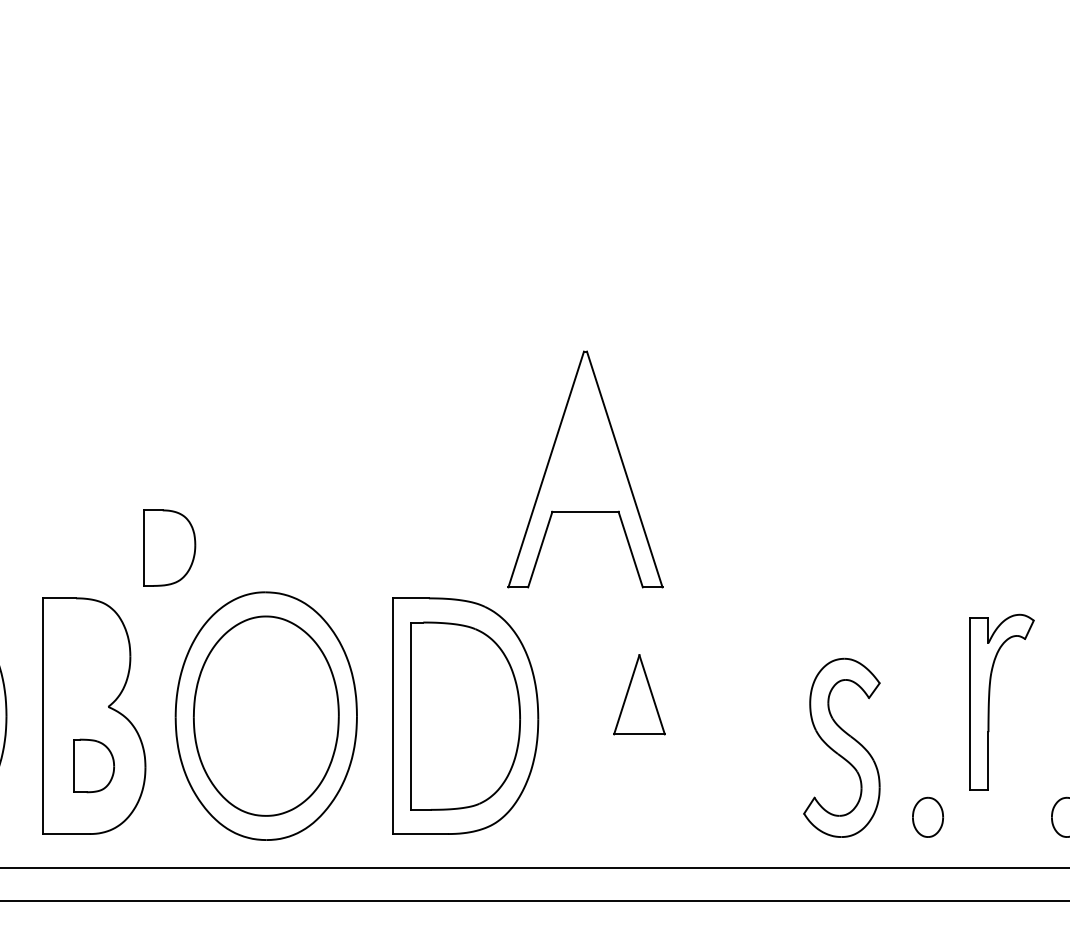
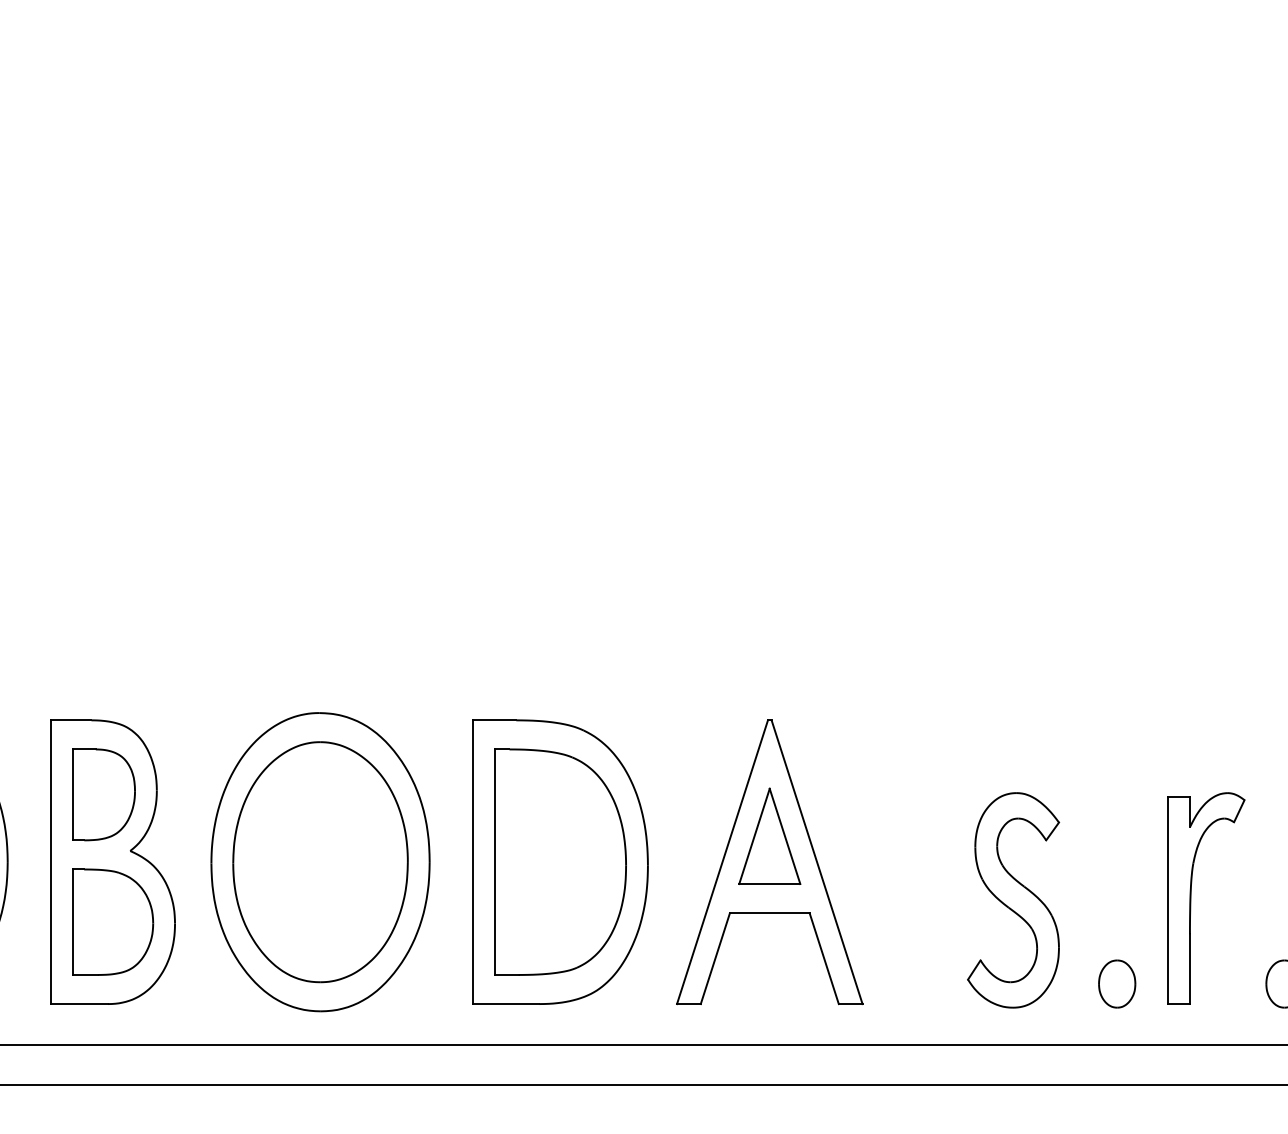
part: (585, 469) -> (769, 862), moved
part: (169, 547) -> (103, 794), moved
part: (989, 702) -> (1191, 898), moved
part: (94, 765) -> (113, 921), size x1.67

